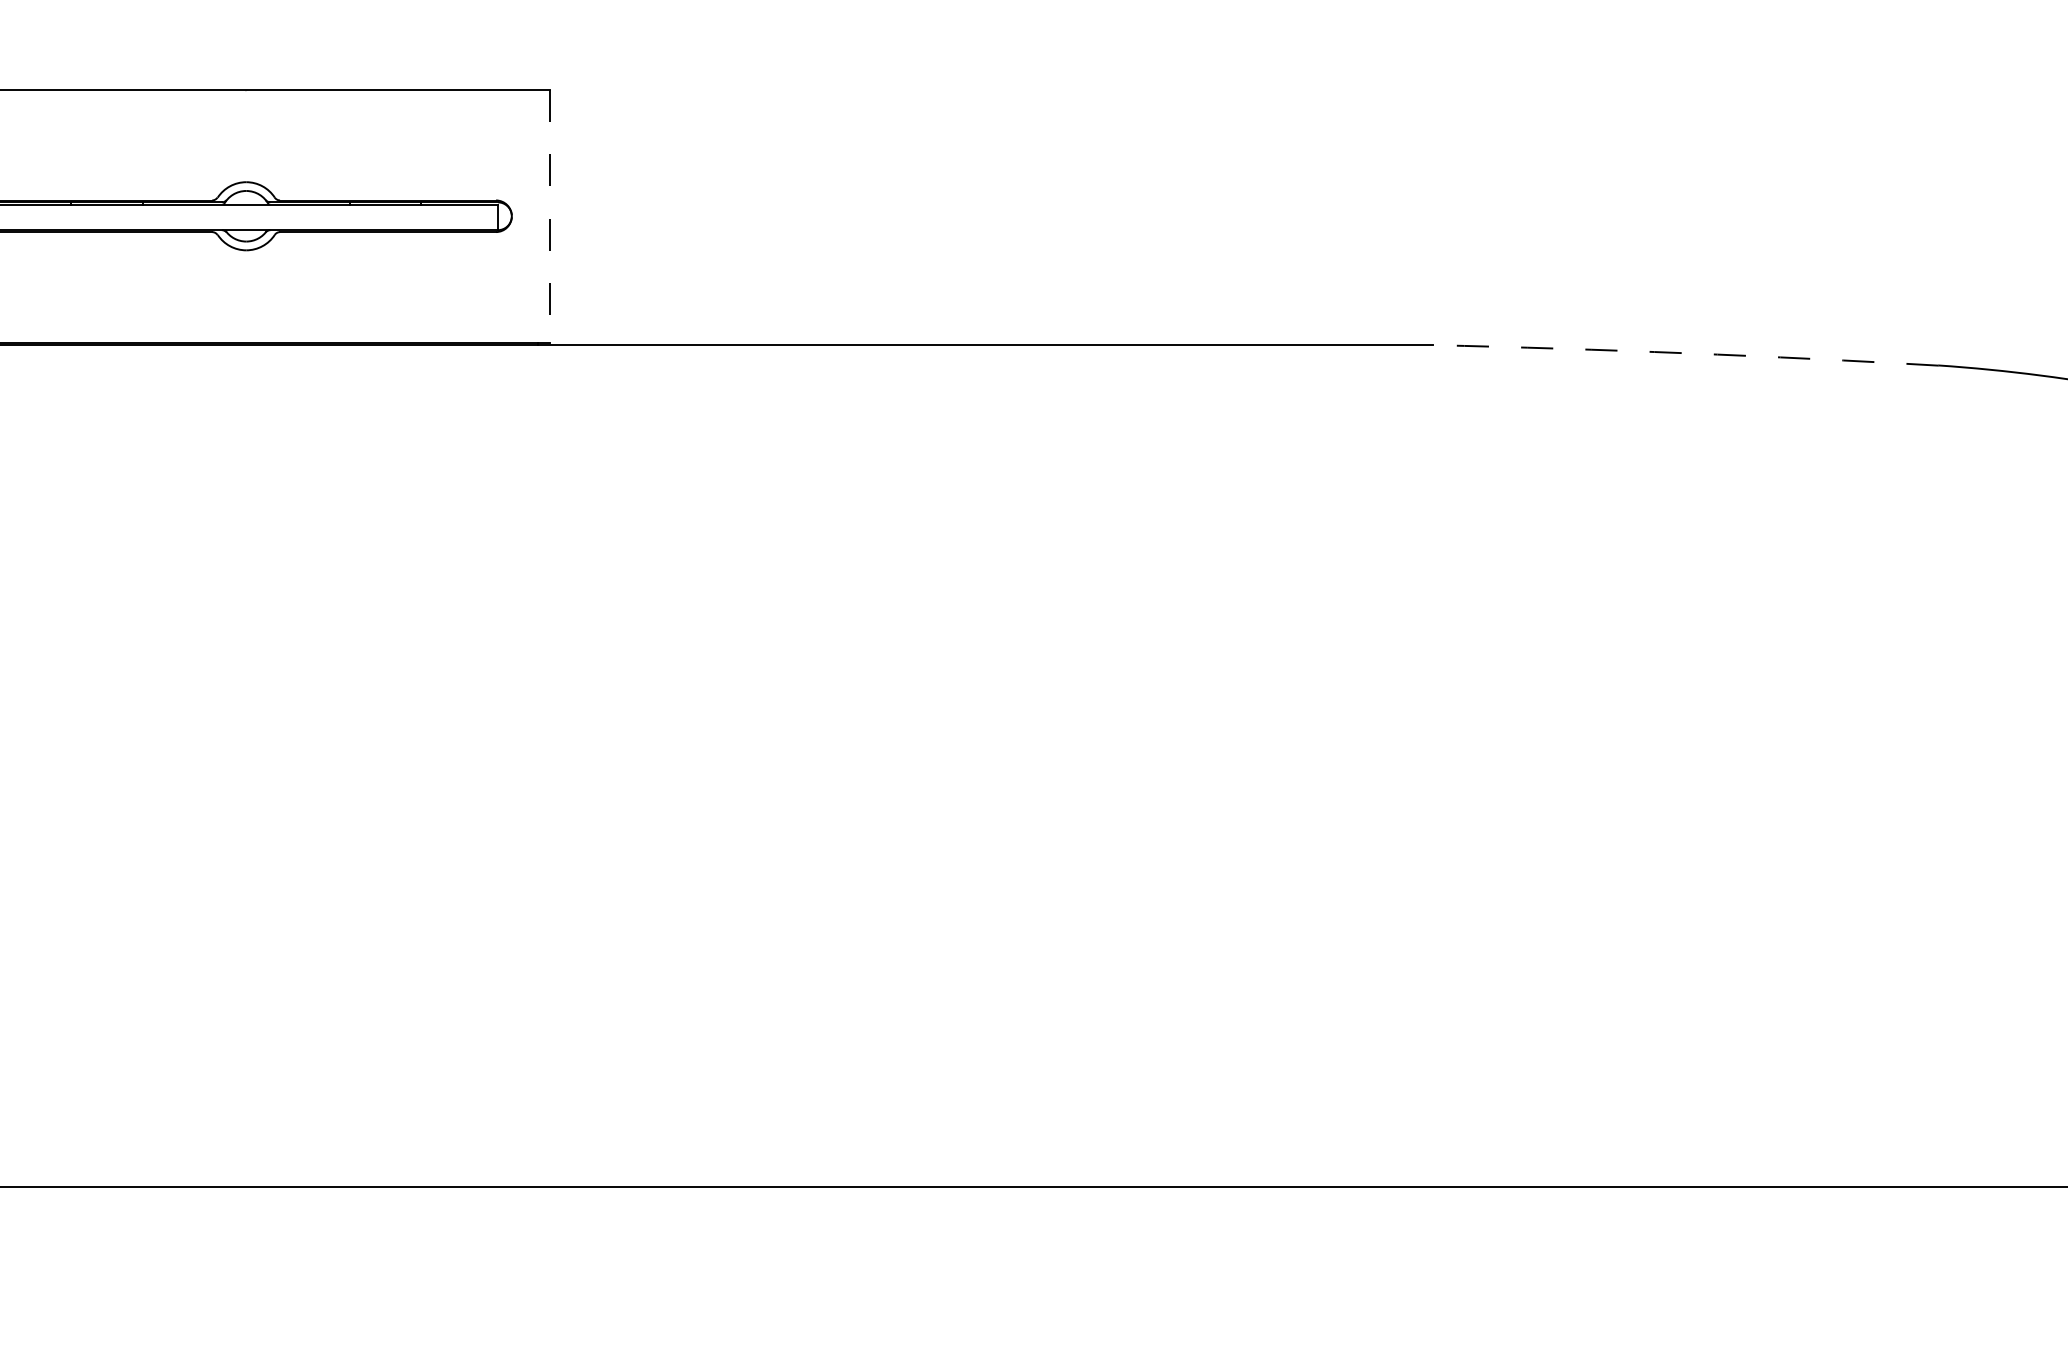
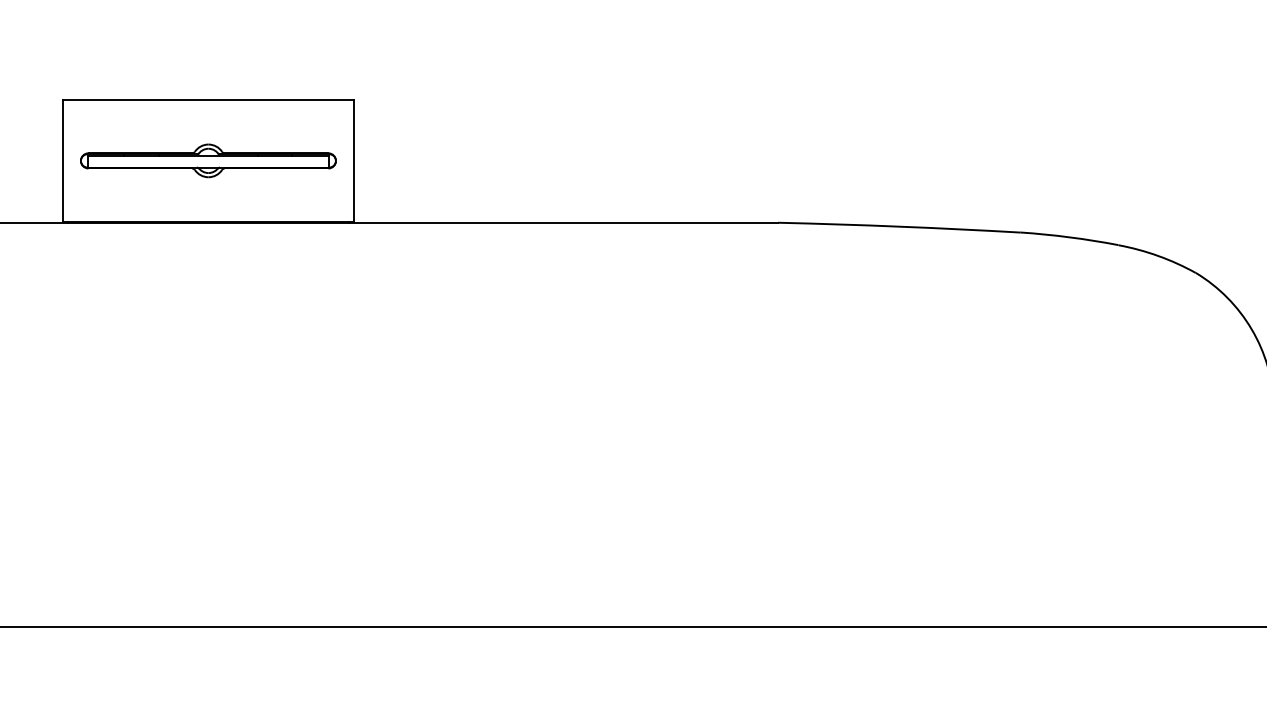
line: (550, 215) -> (354, 160), dashed -> solid
arc: (1686, 352) -> (899, 226), dashed -> solid

